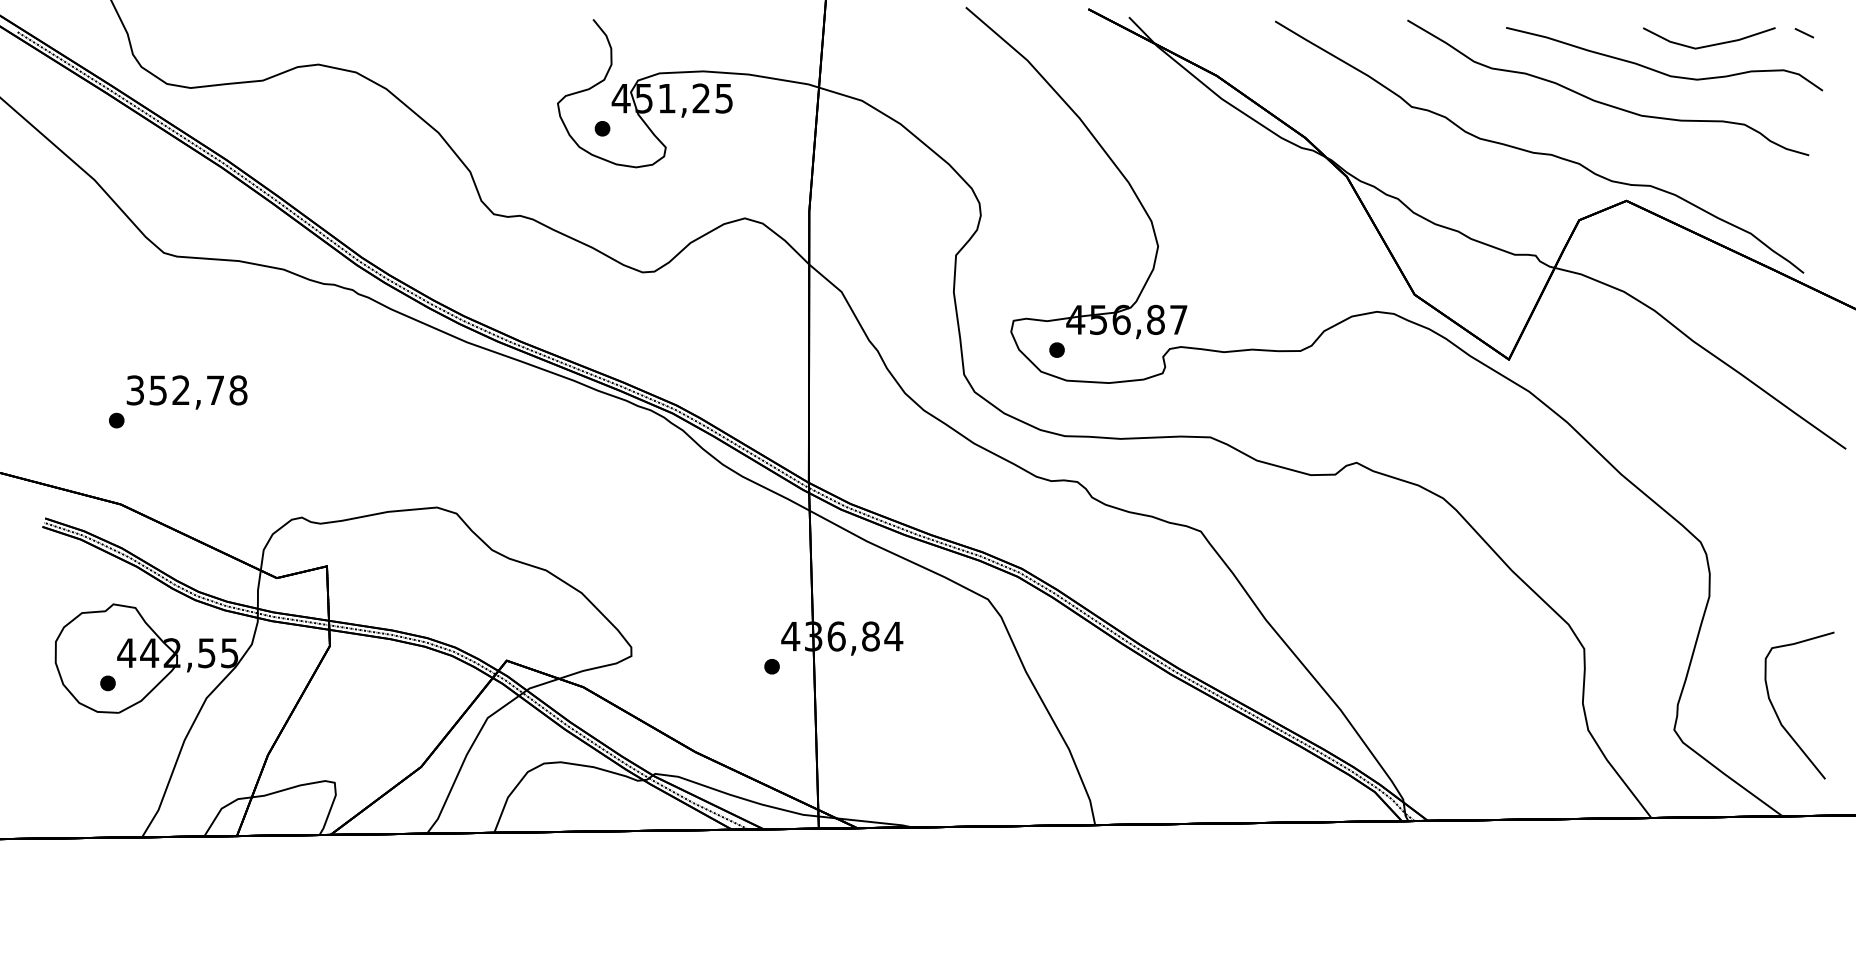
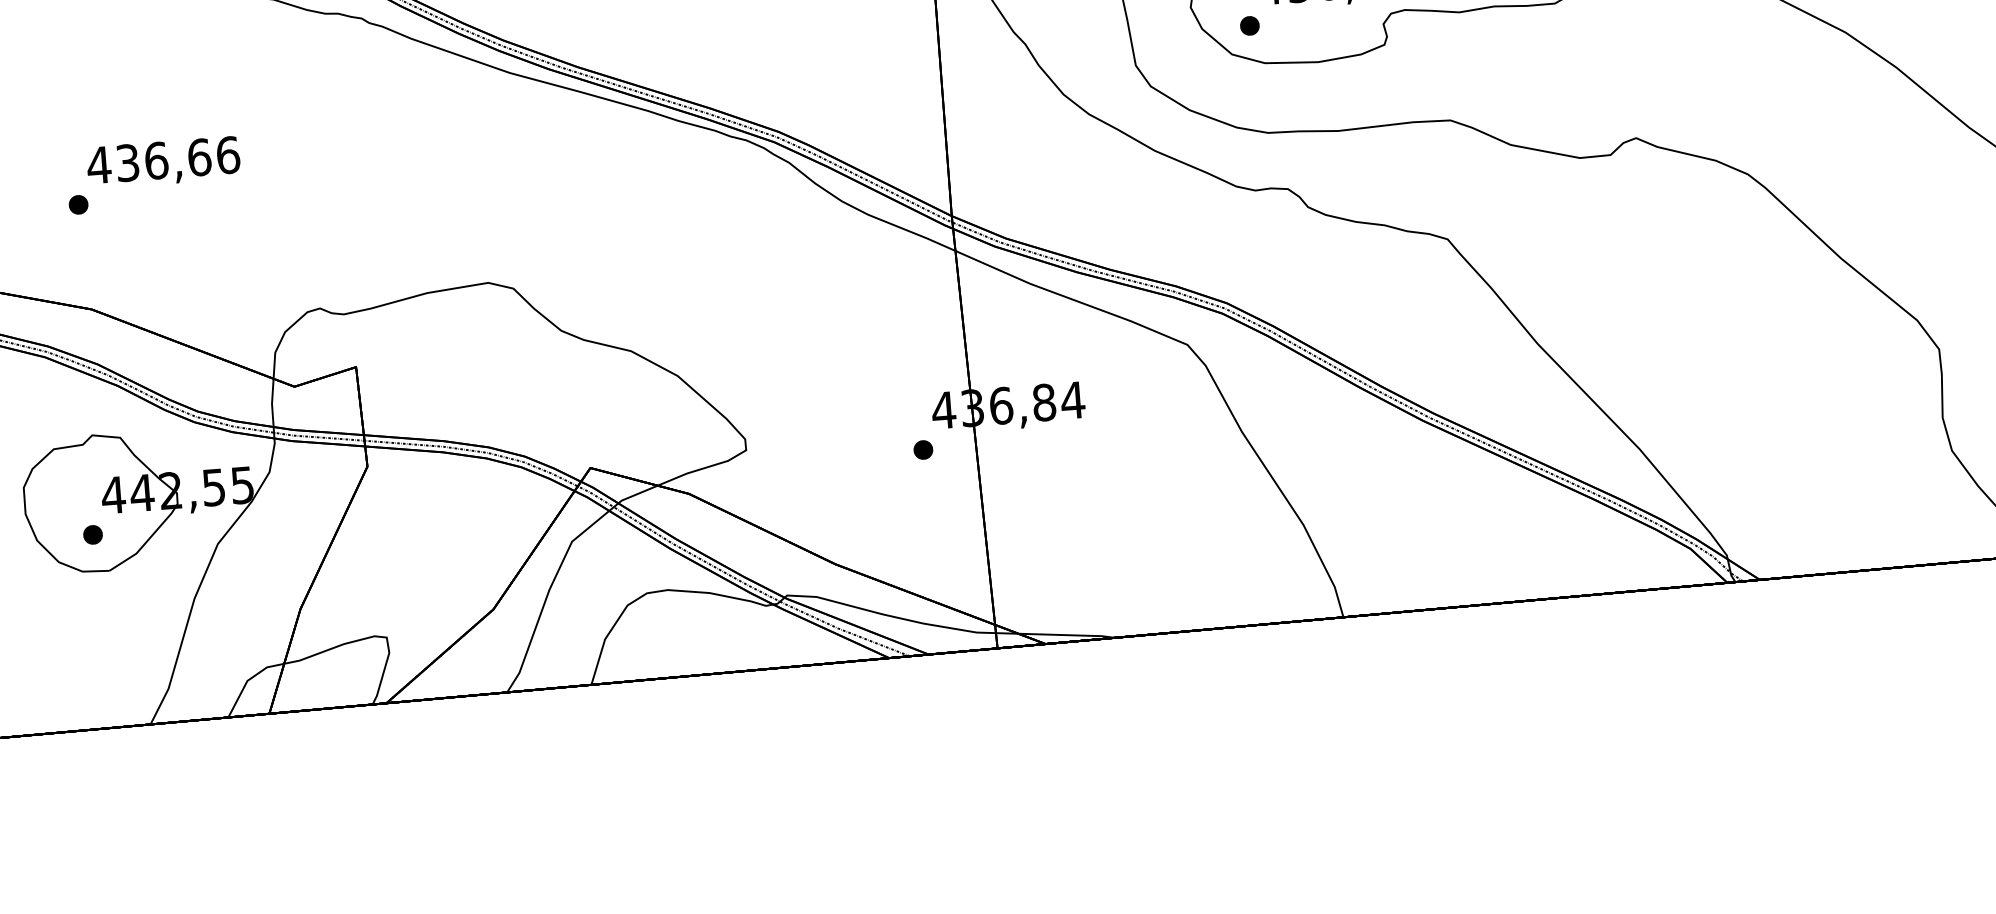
text: (186, 390) -> (163, 160), 352,78 -> 436,66

